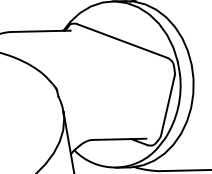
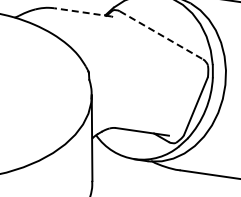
line: (40, 31) -> (82, 12), solid -> dashed
line: (122, 41) -> (161, 35), solid -> dashed

